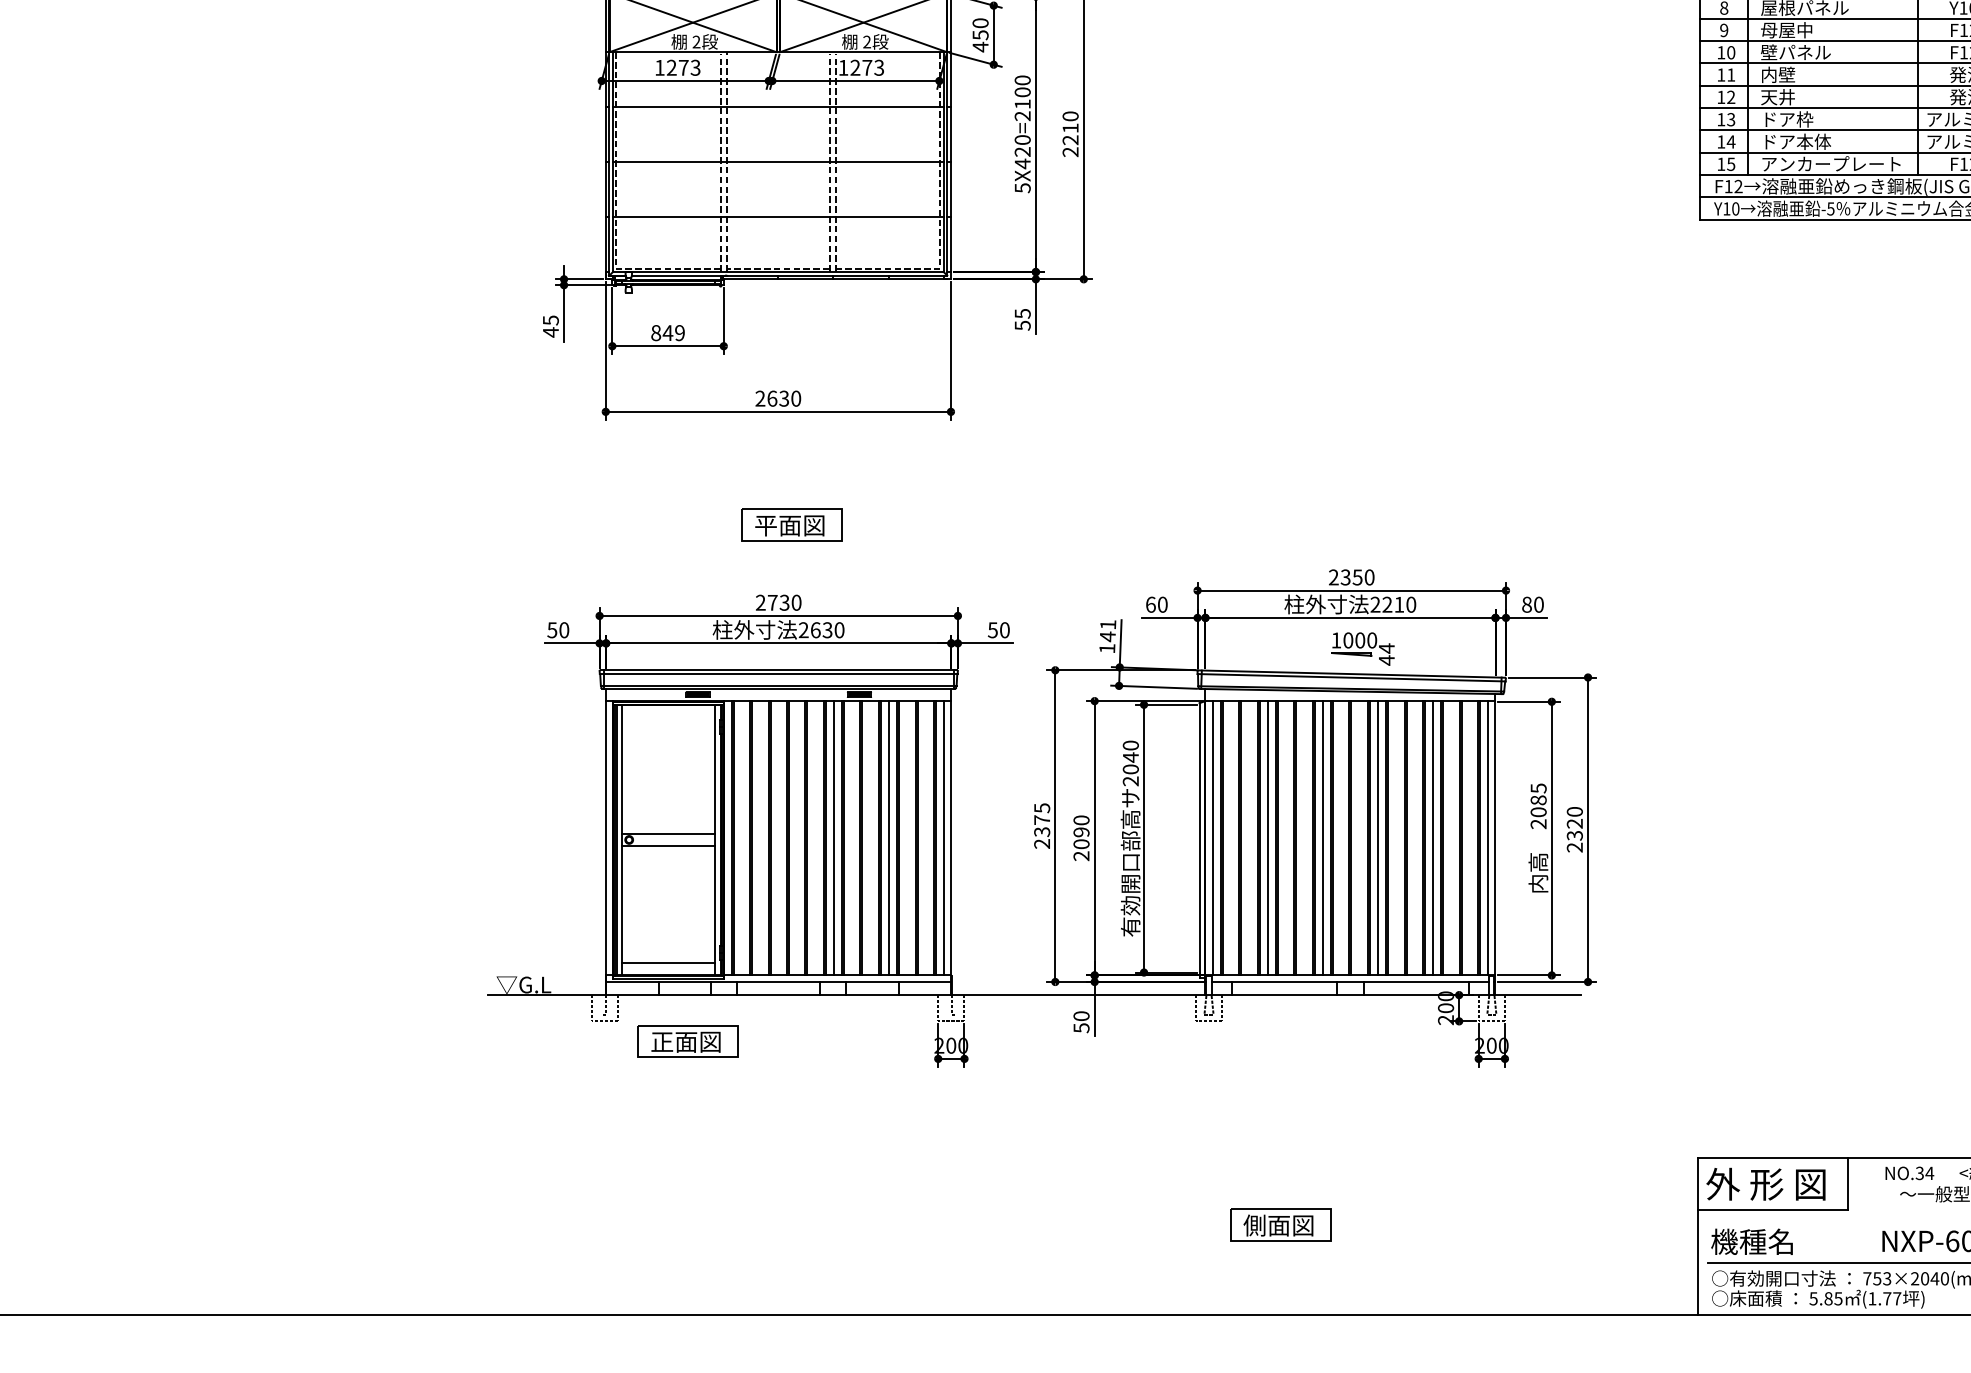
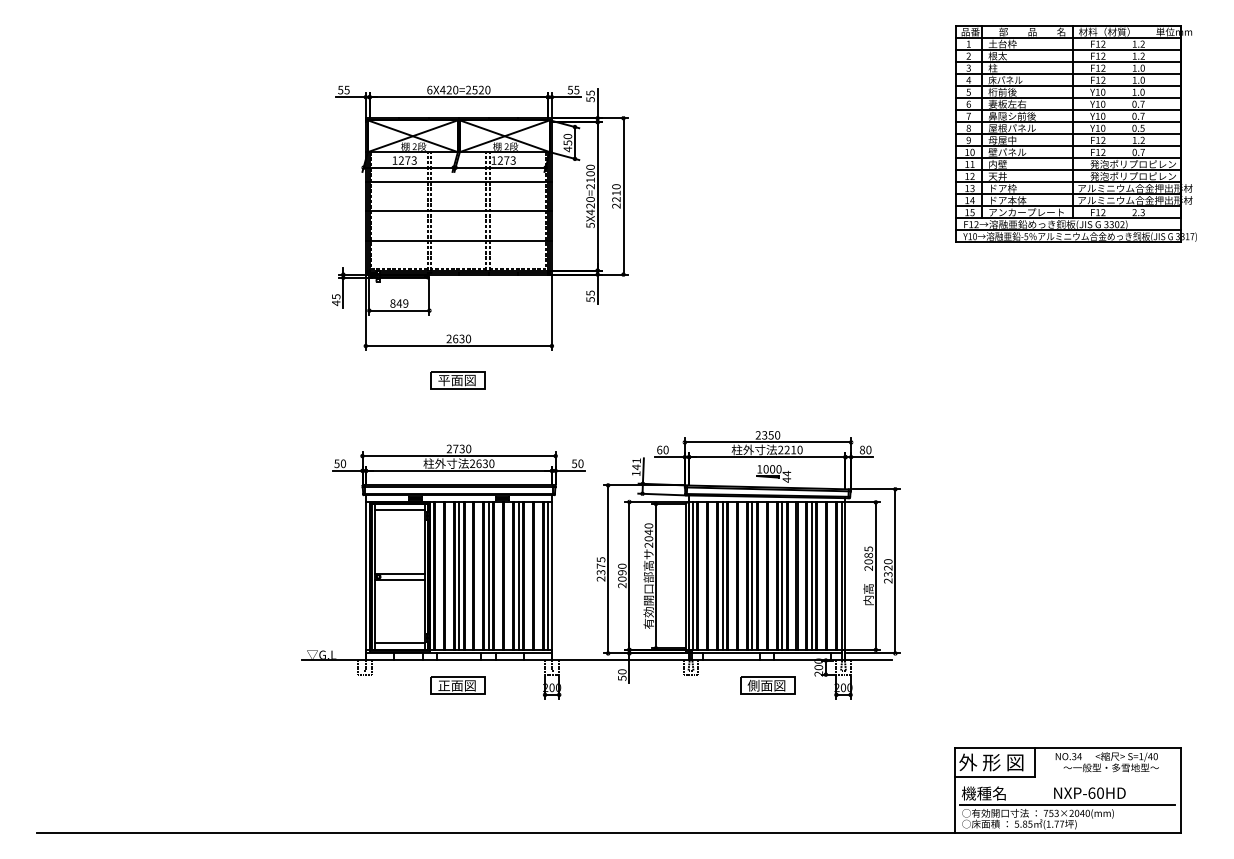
part: (790, 525) -> (457, 380), moved
line: (668, 716) -> (399, 510), added
line: (779, 837) -> (459, 575), added
part: (686, 1041) -> (457, 685), moved
part: (1280, 1225) -> (767, 685), moved

